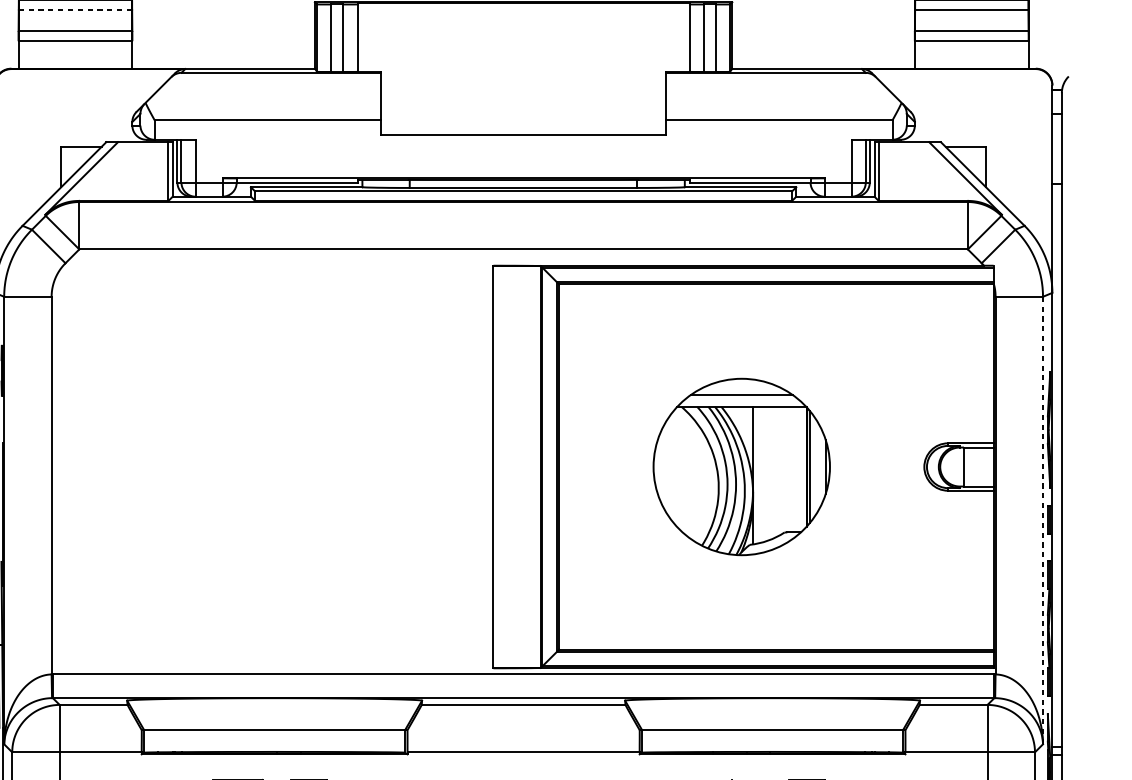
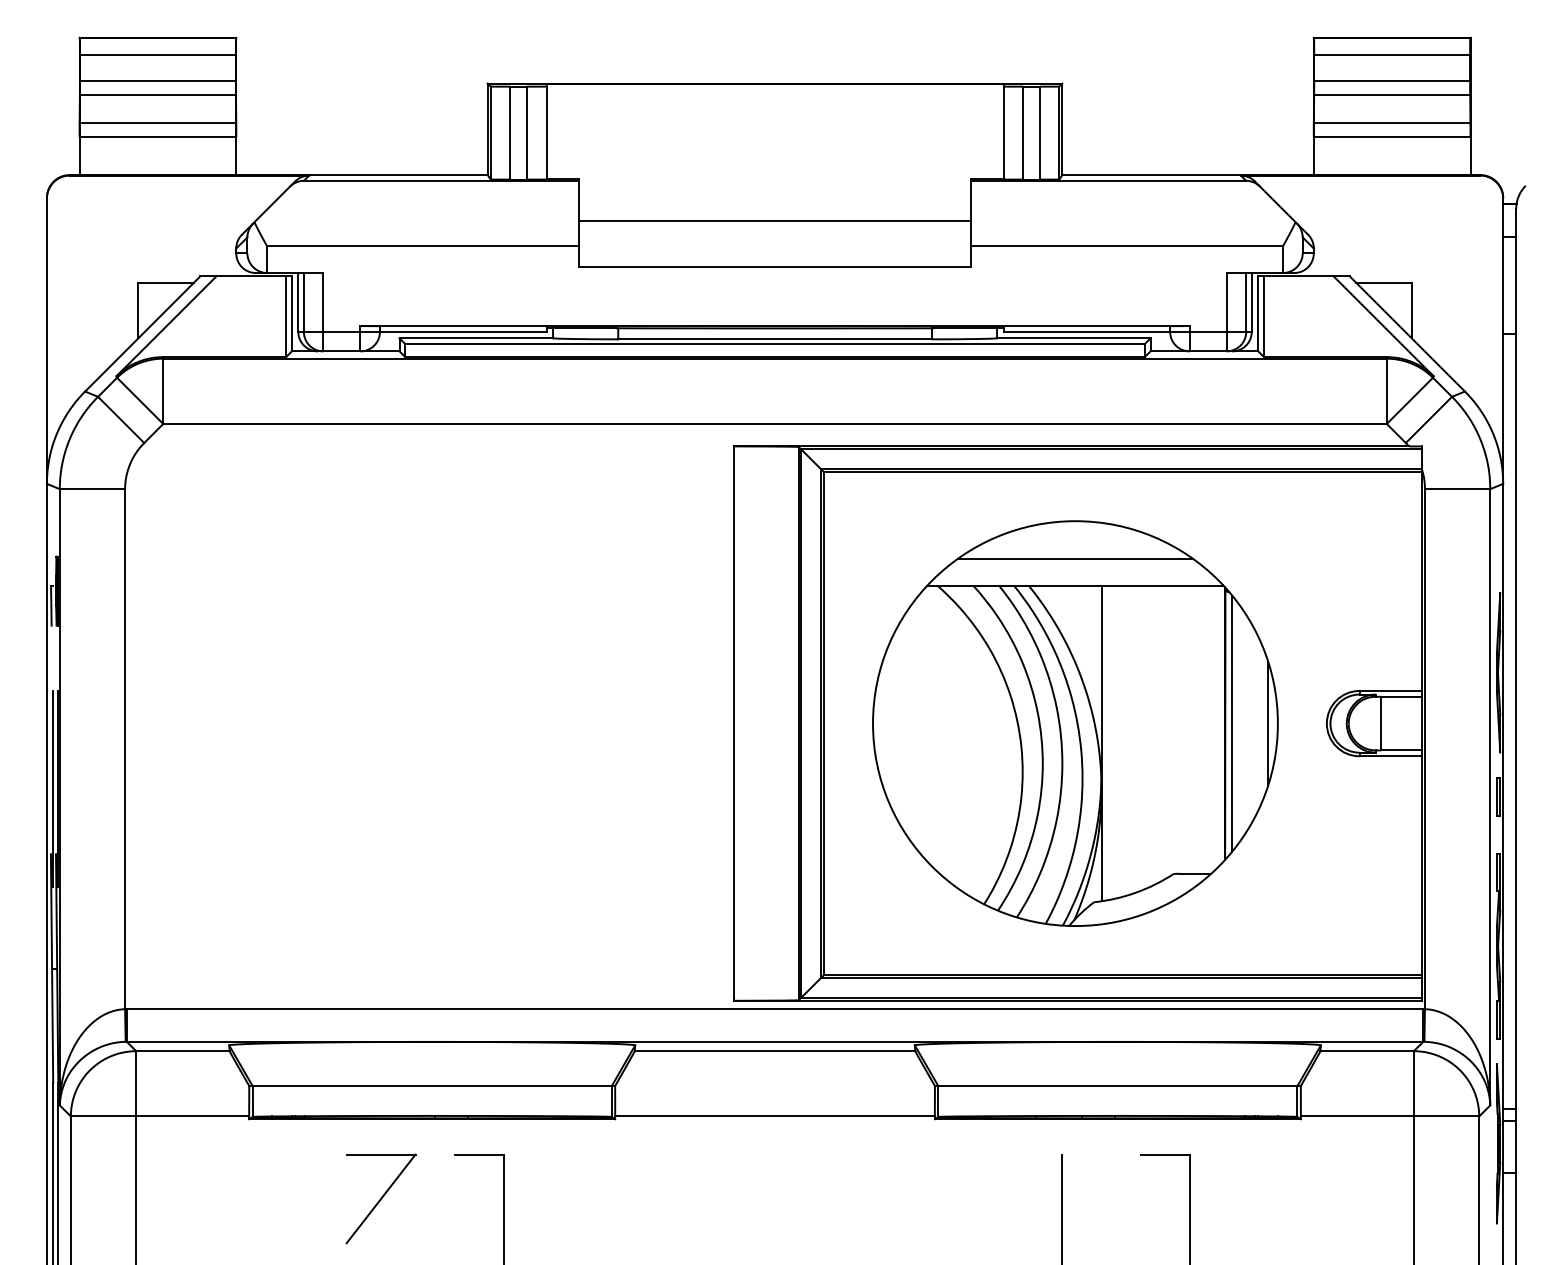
line: (75, 10) -> (158, 94), dashed -> solid
line: (523, 101) -> (774, 220), added
part: (741, 466) -> (1075, 723), size x1.67
line: (1043, 520) -> (1490, 797), dashed -> solid

